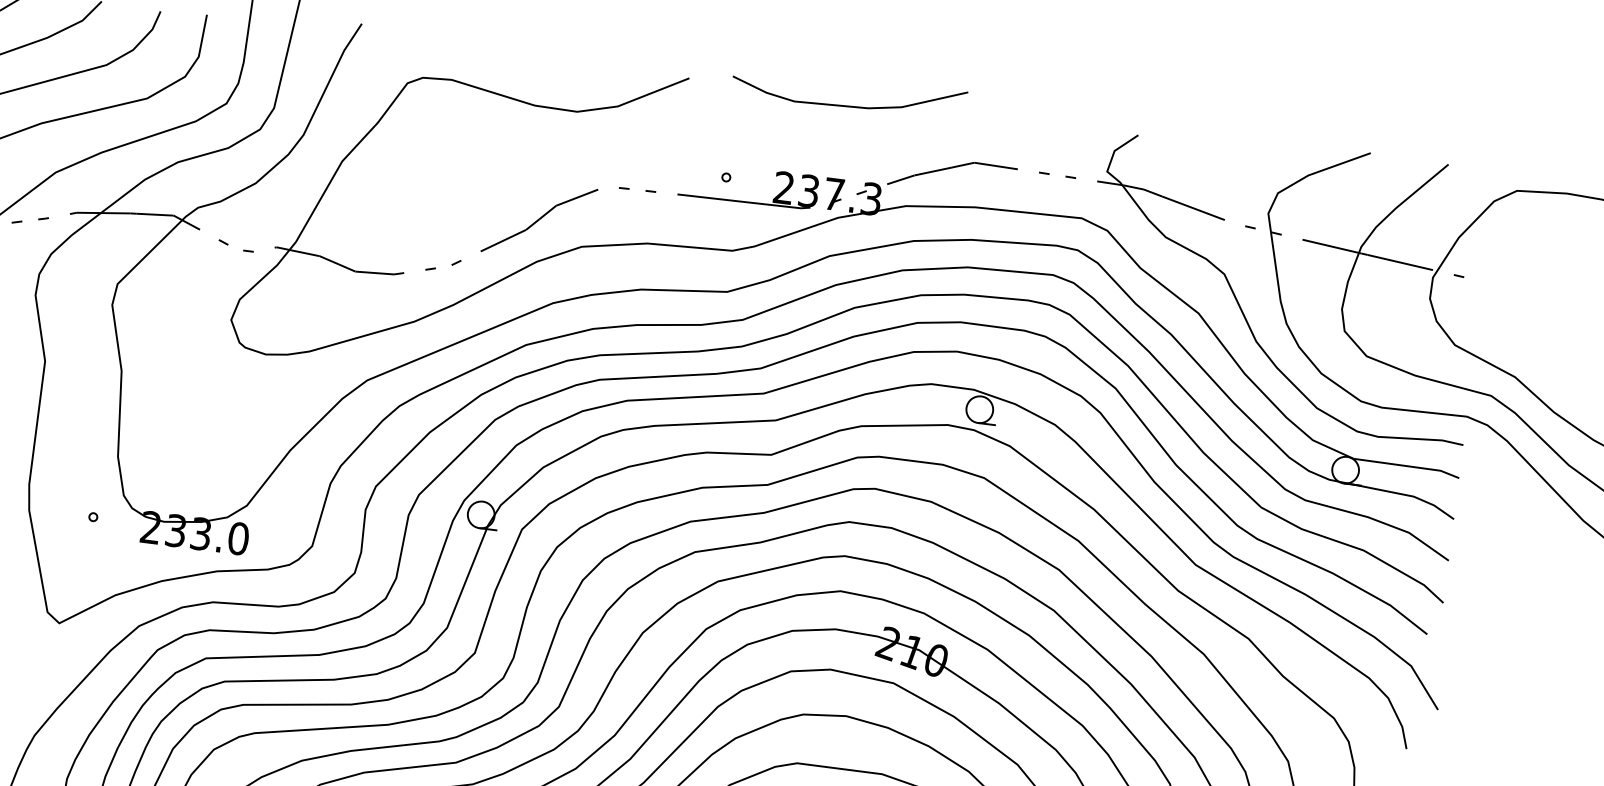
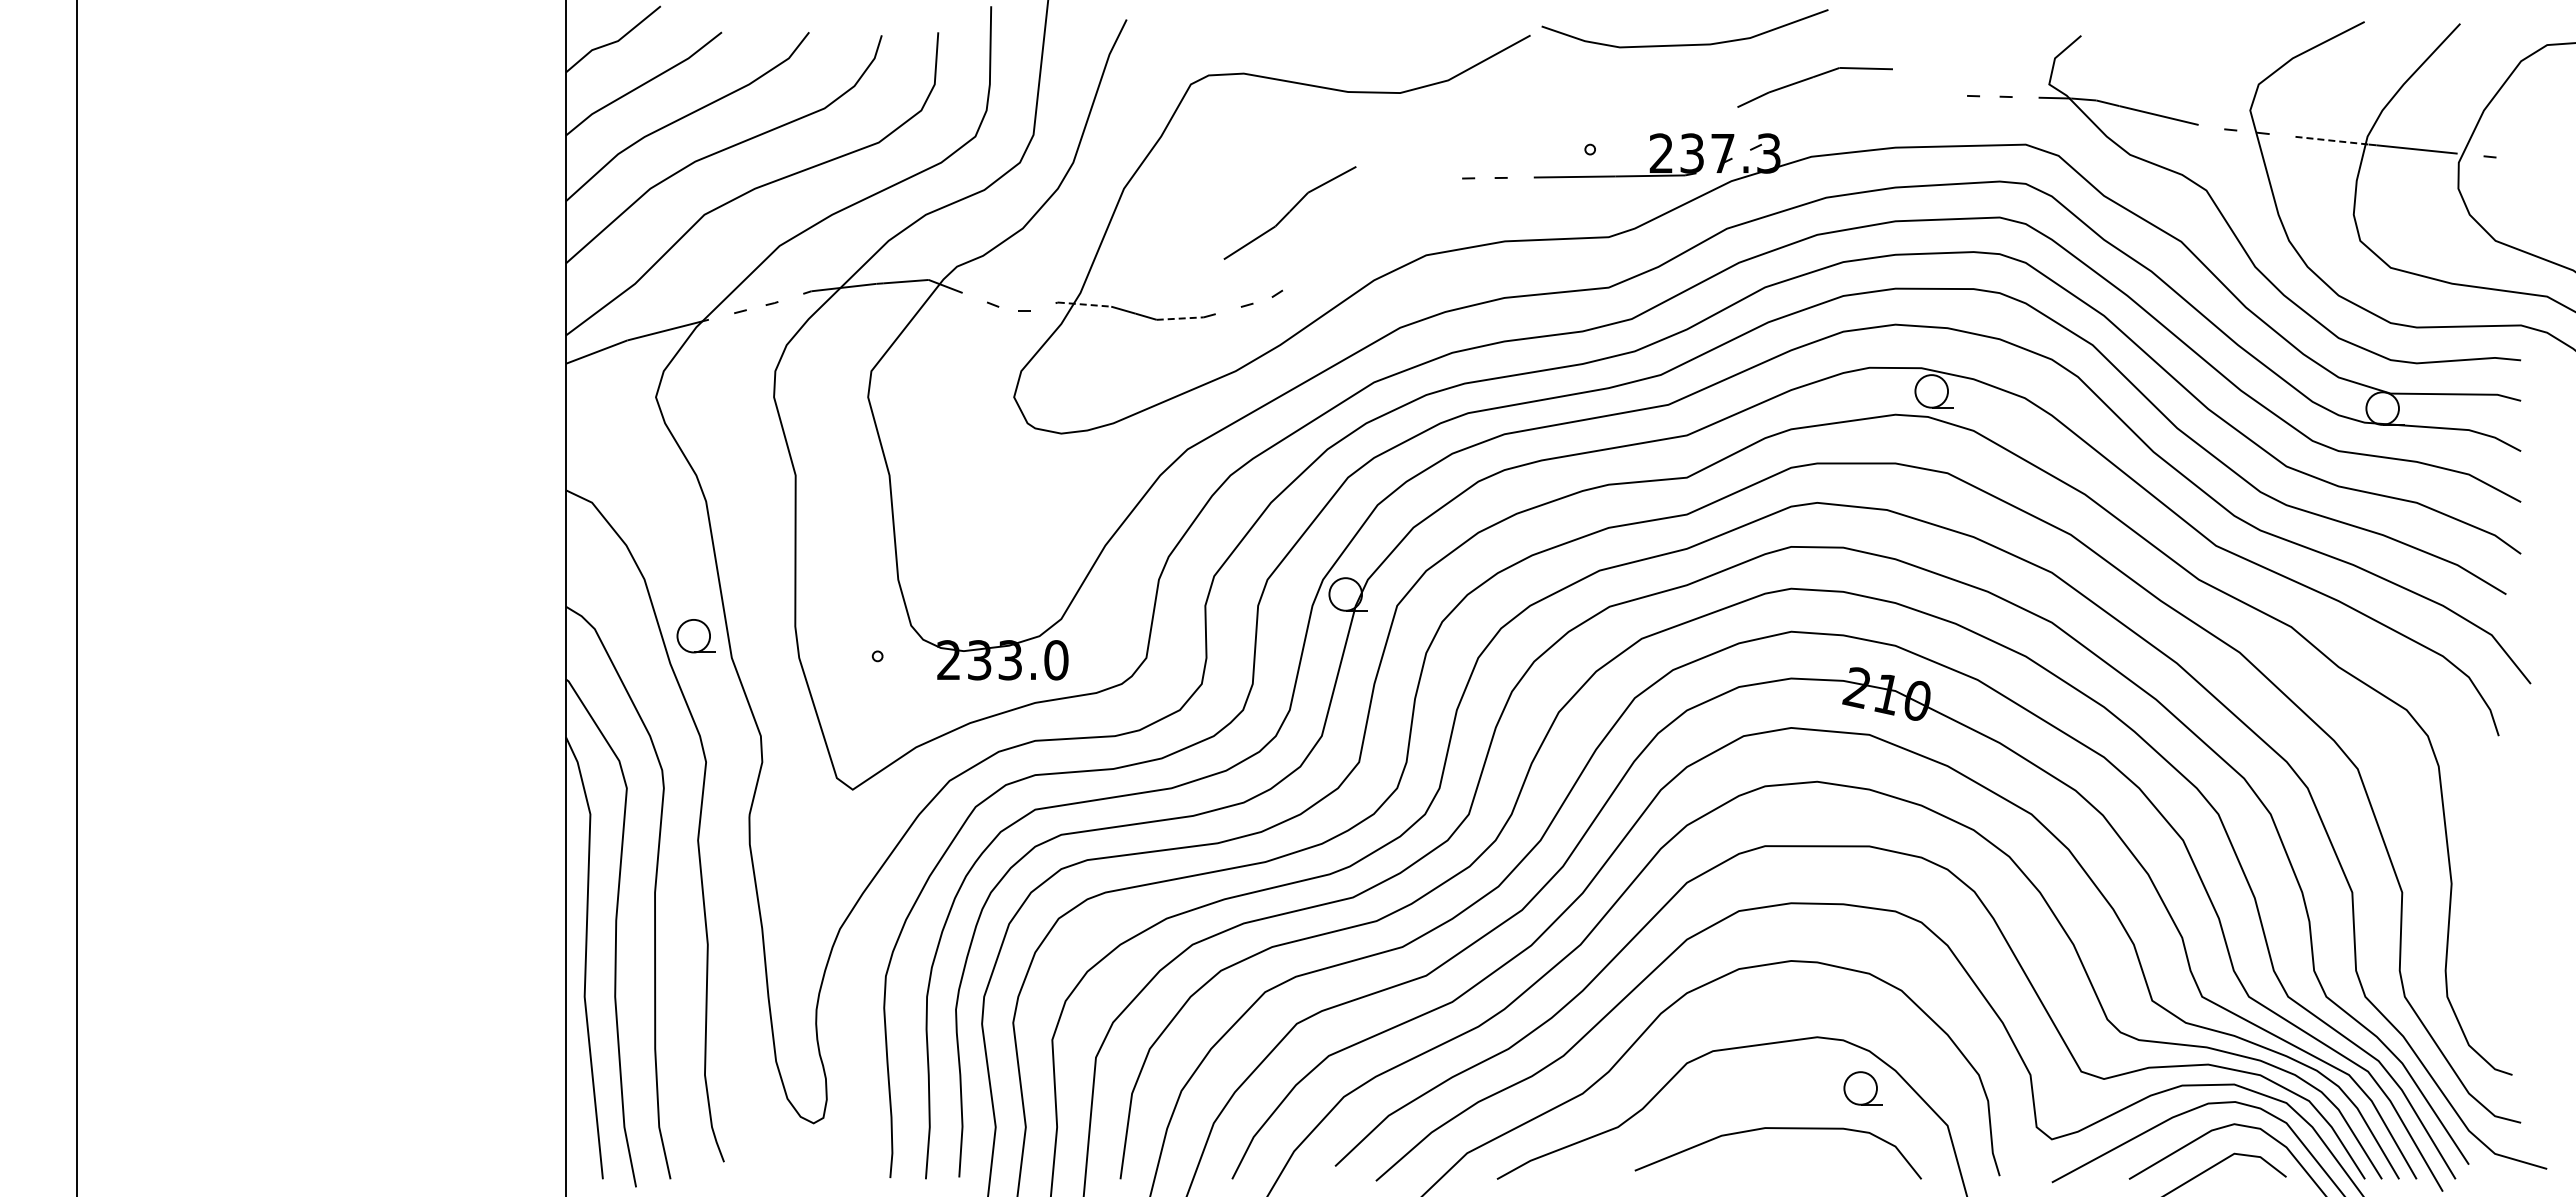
curve: (847, 105) -> (1684, 44), moved
part: (949, 169) -> (1810, 79), moved
part: (539, 219) -> (1289, 212), moved
line: (1332, 246) -> (2332, 140), solid -> dashed
line: (298, 251) -> (1084, 304), solid -> dashed
line: (374, 272) -> (1180, 318), solid -> dashed

